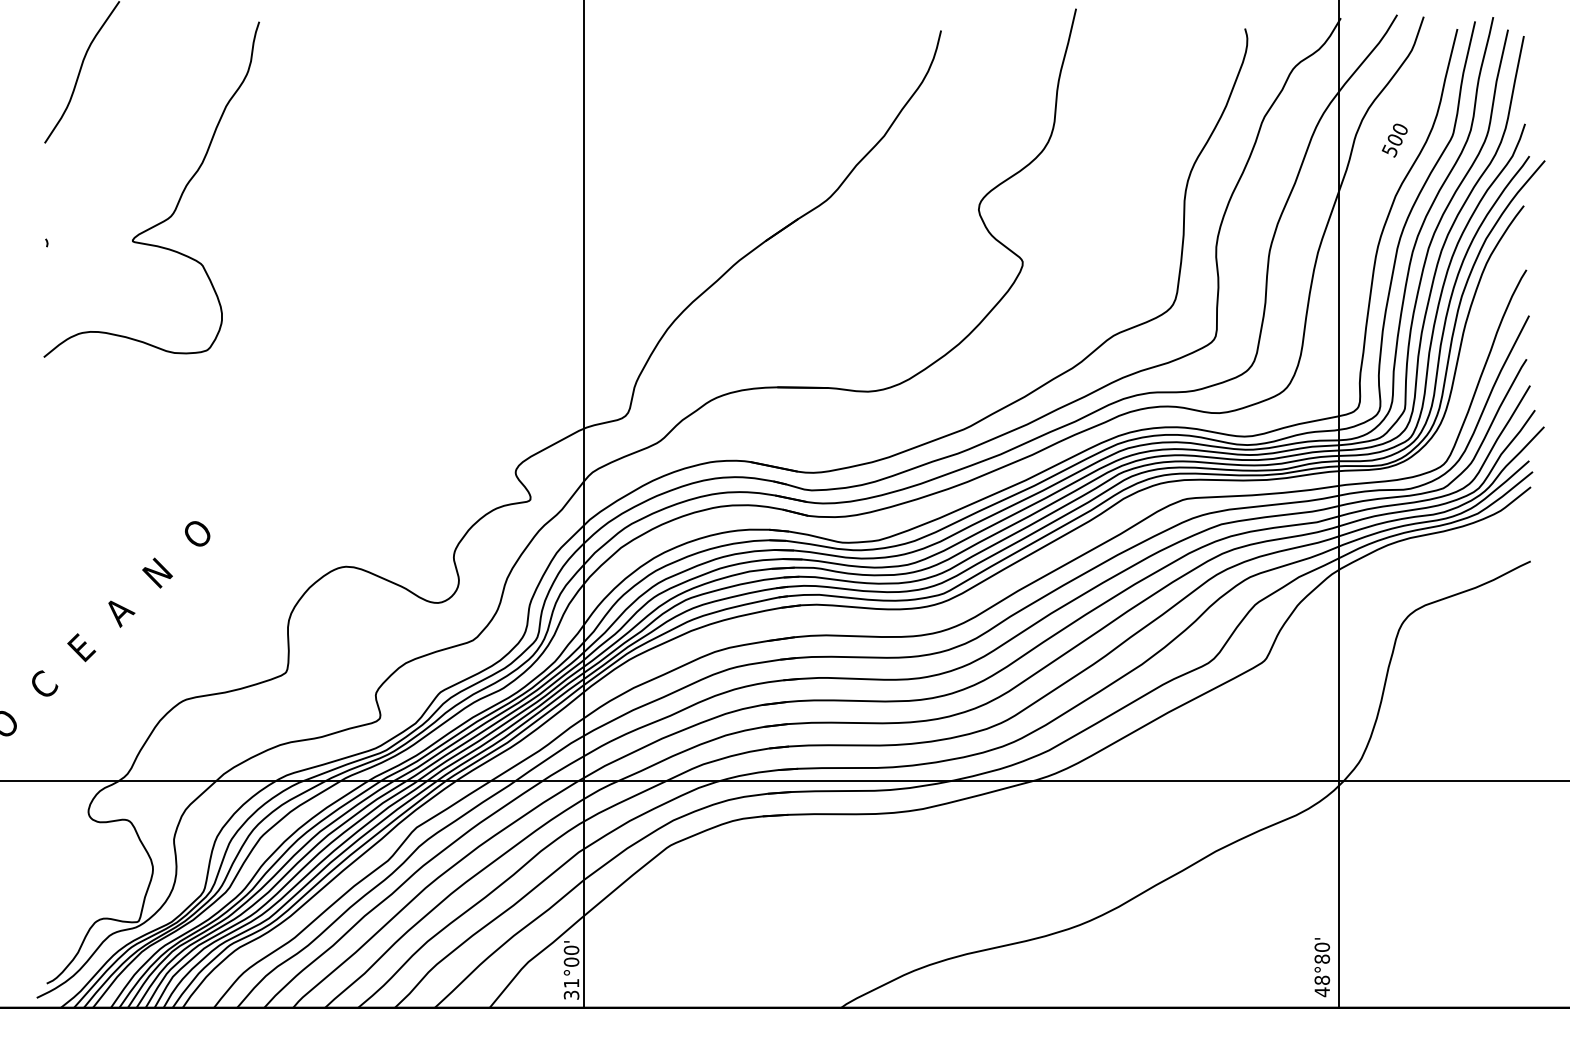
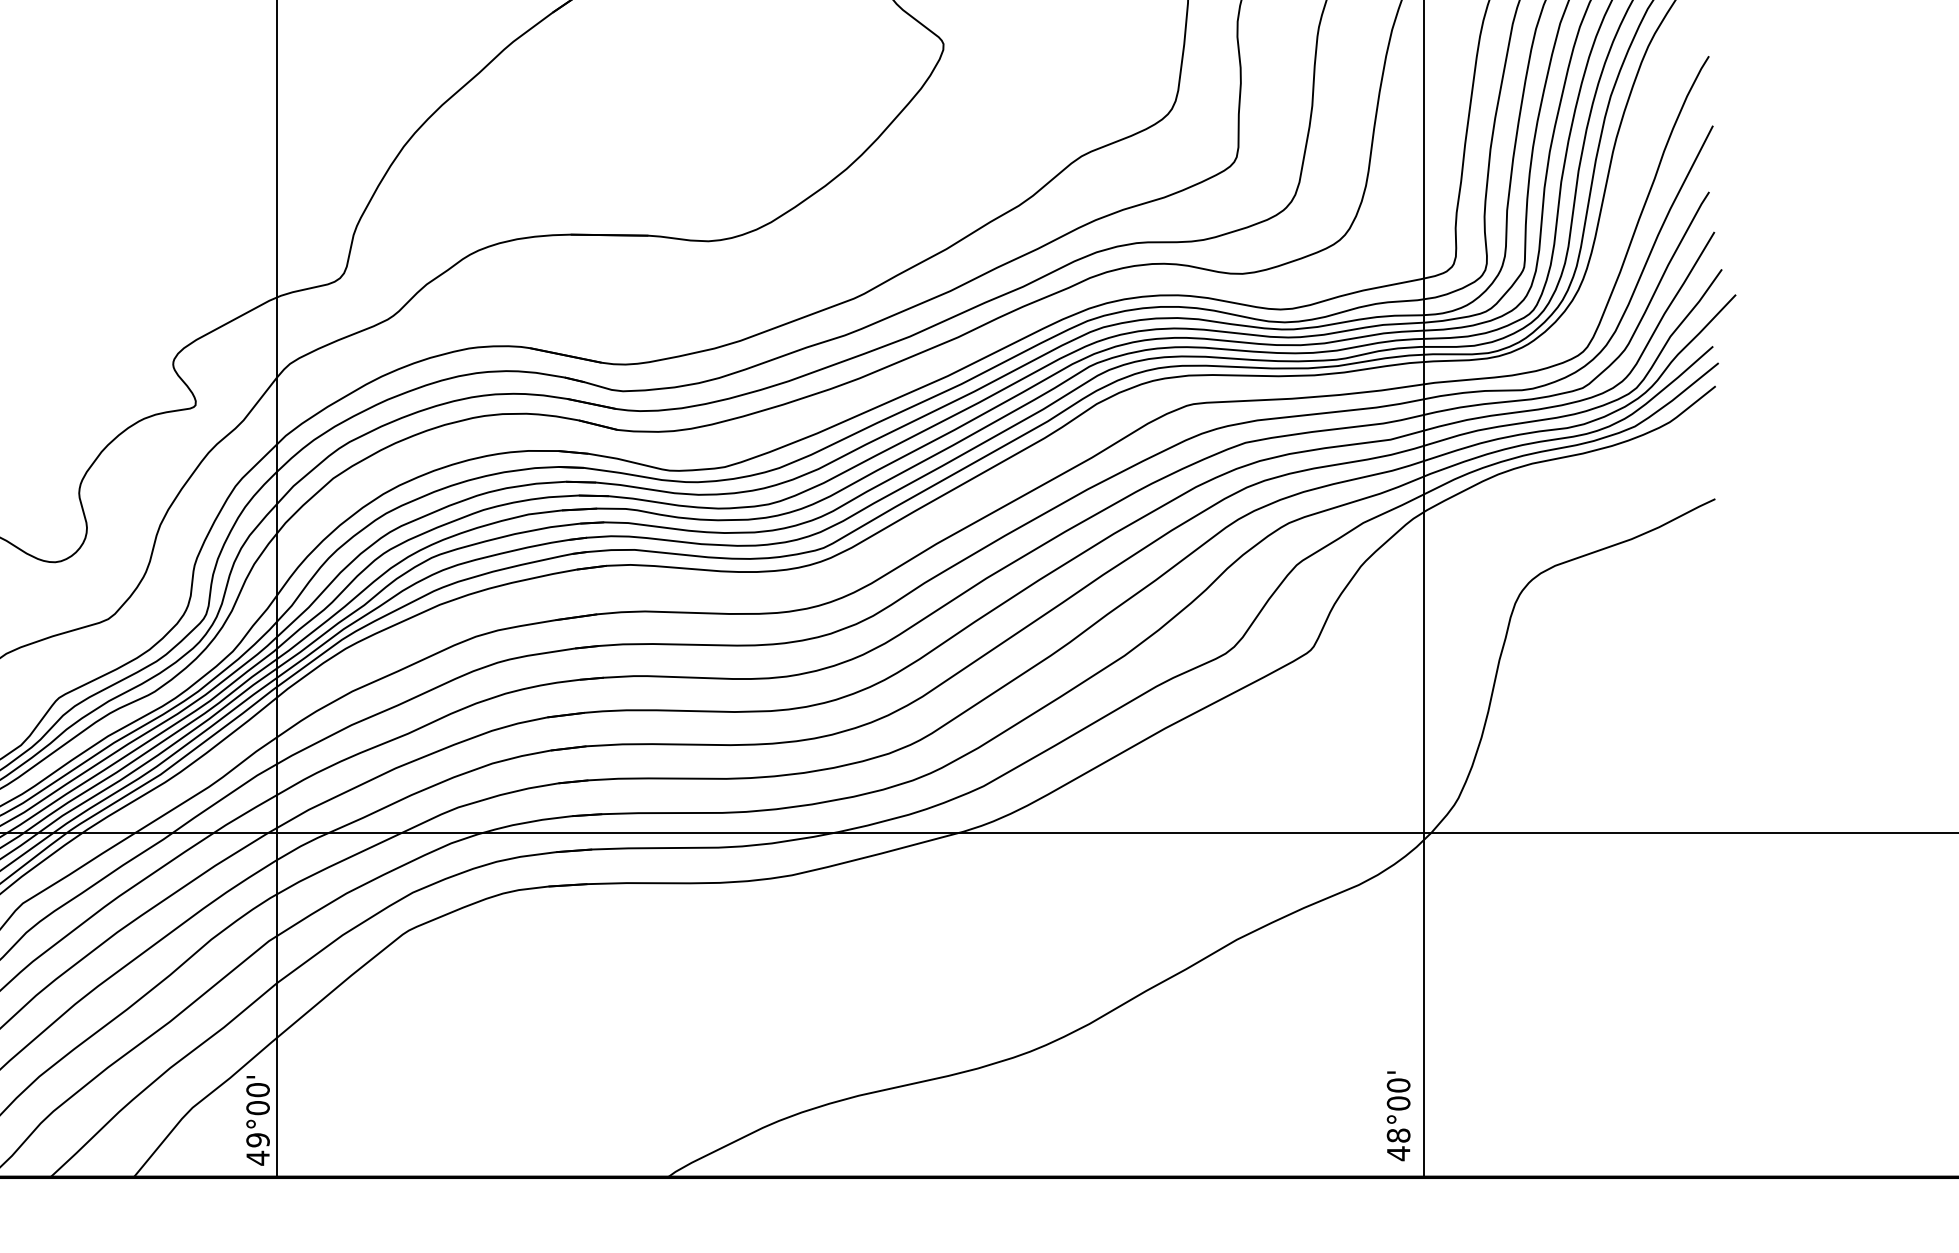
text: (1321, 958) -> (1397, 1102), 48°80' -> 48°00'
text: (571, 989) -> (257, 1149), 31°00' -> 49°00'

